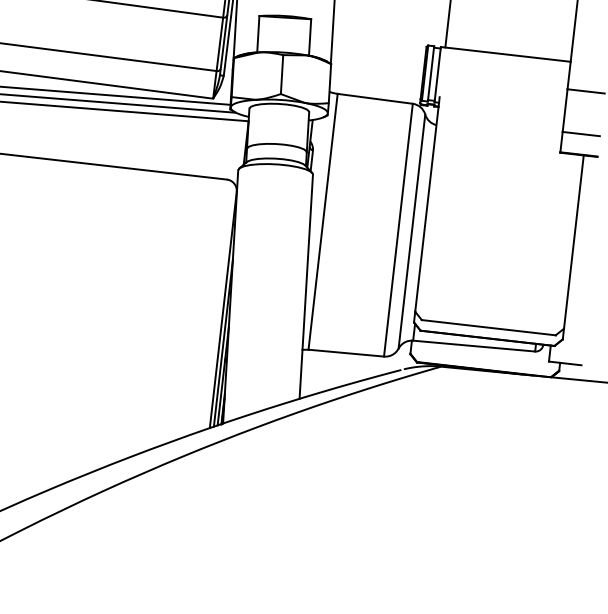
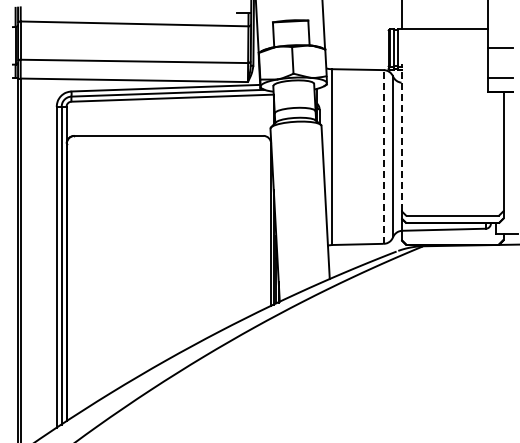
line: (427, 204) -> (401, 137), solid -> dashed
line: (398, 229) -> (383, 156), solid -> dashed

